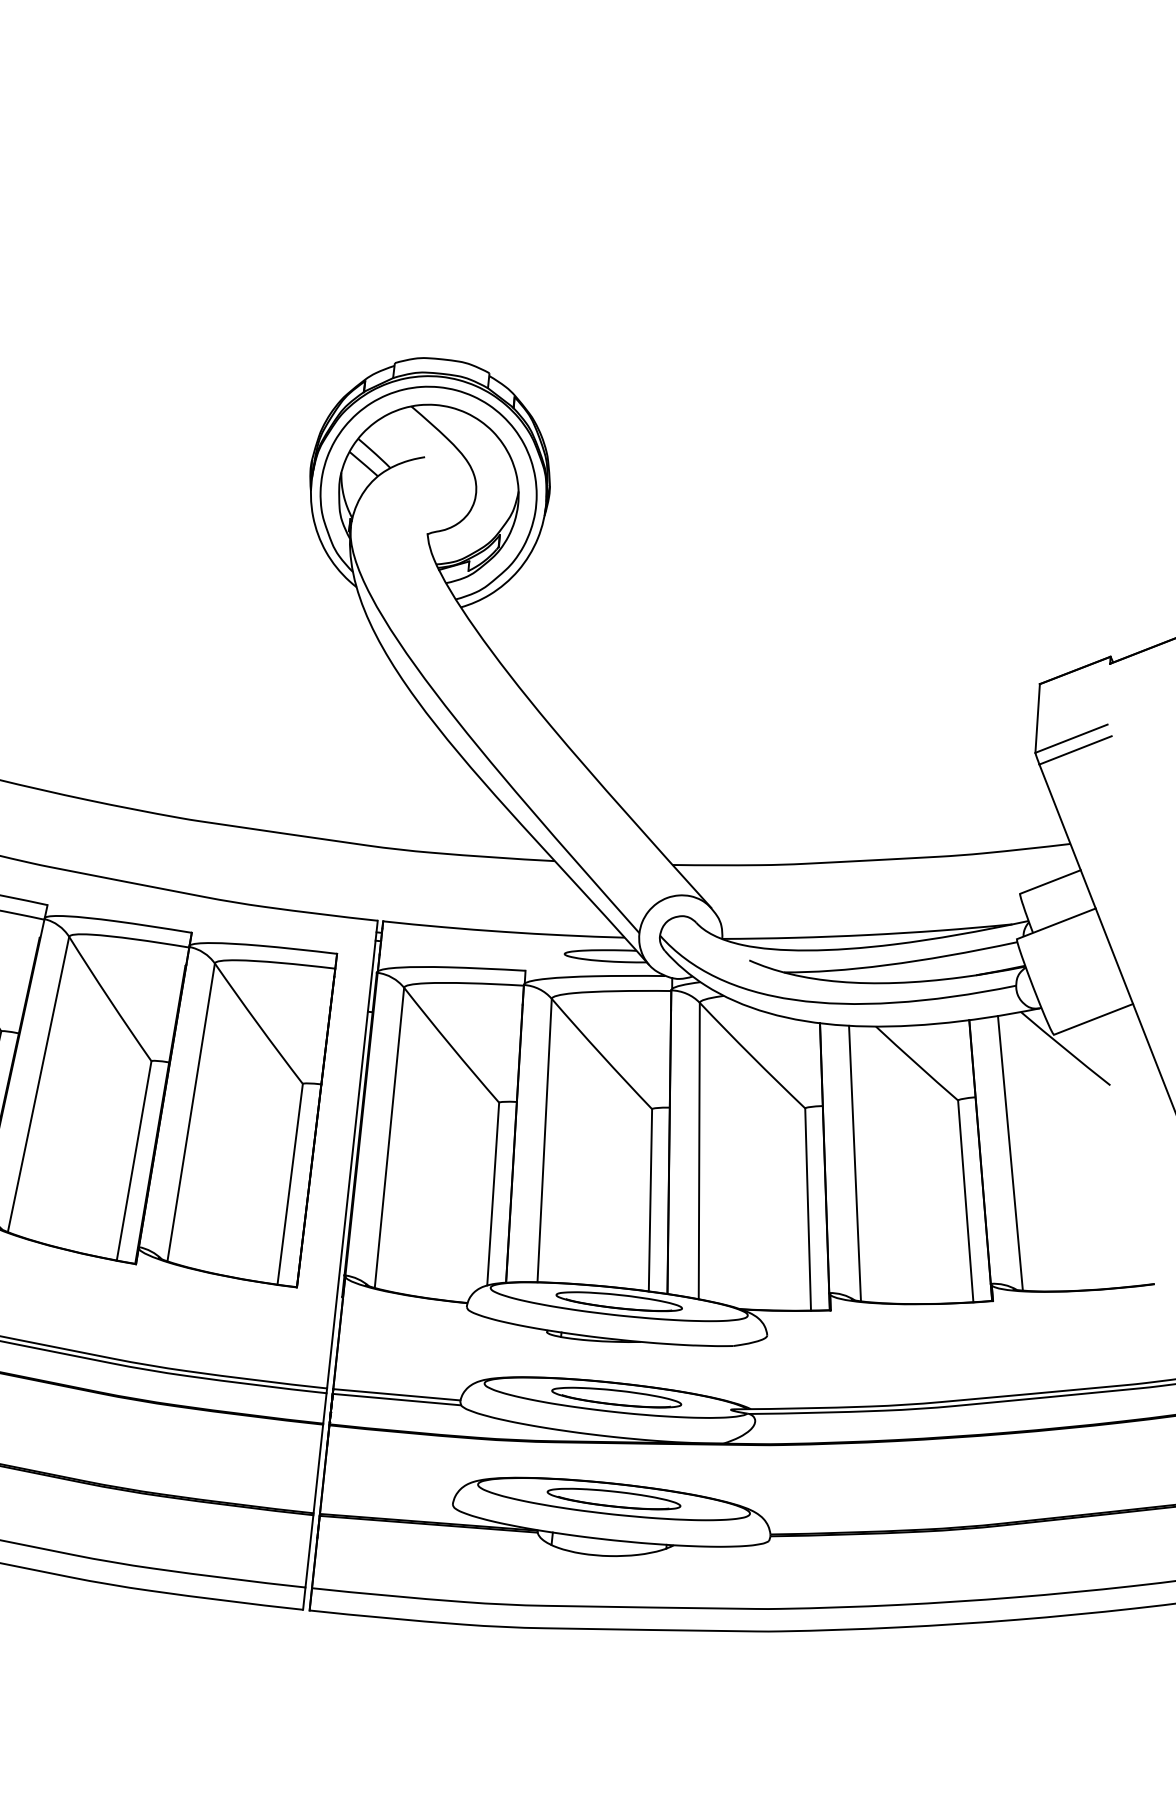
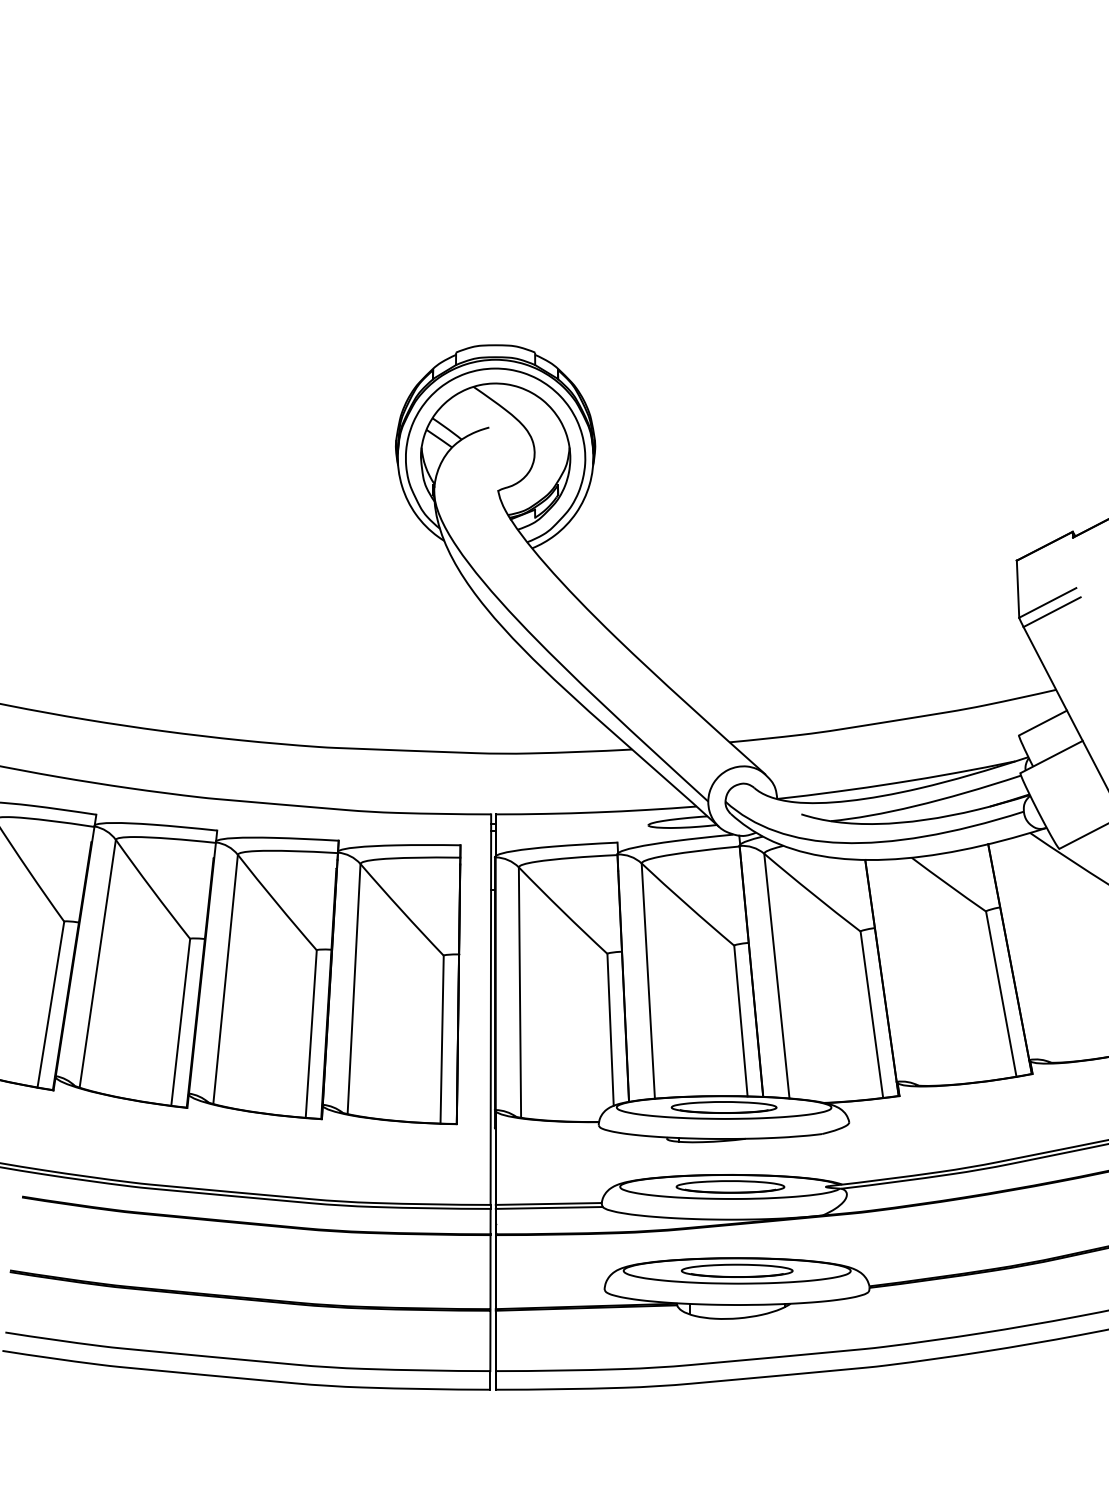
line: (1009, 1153) -> (1033, 950), removed
line: (854, 1163) -> (906, 972), removed

